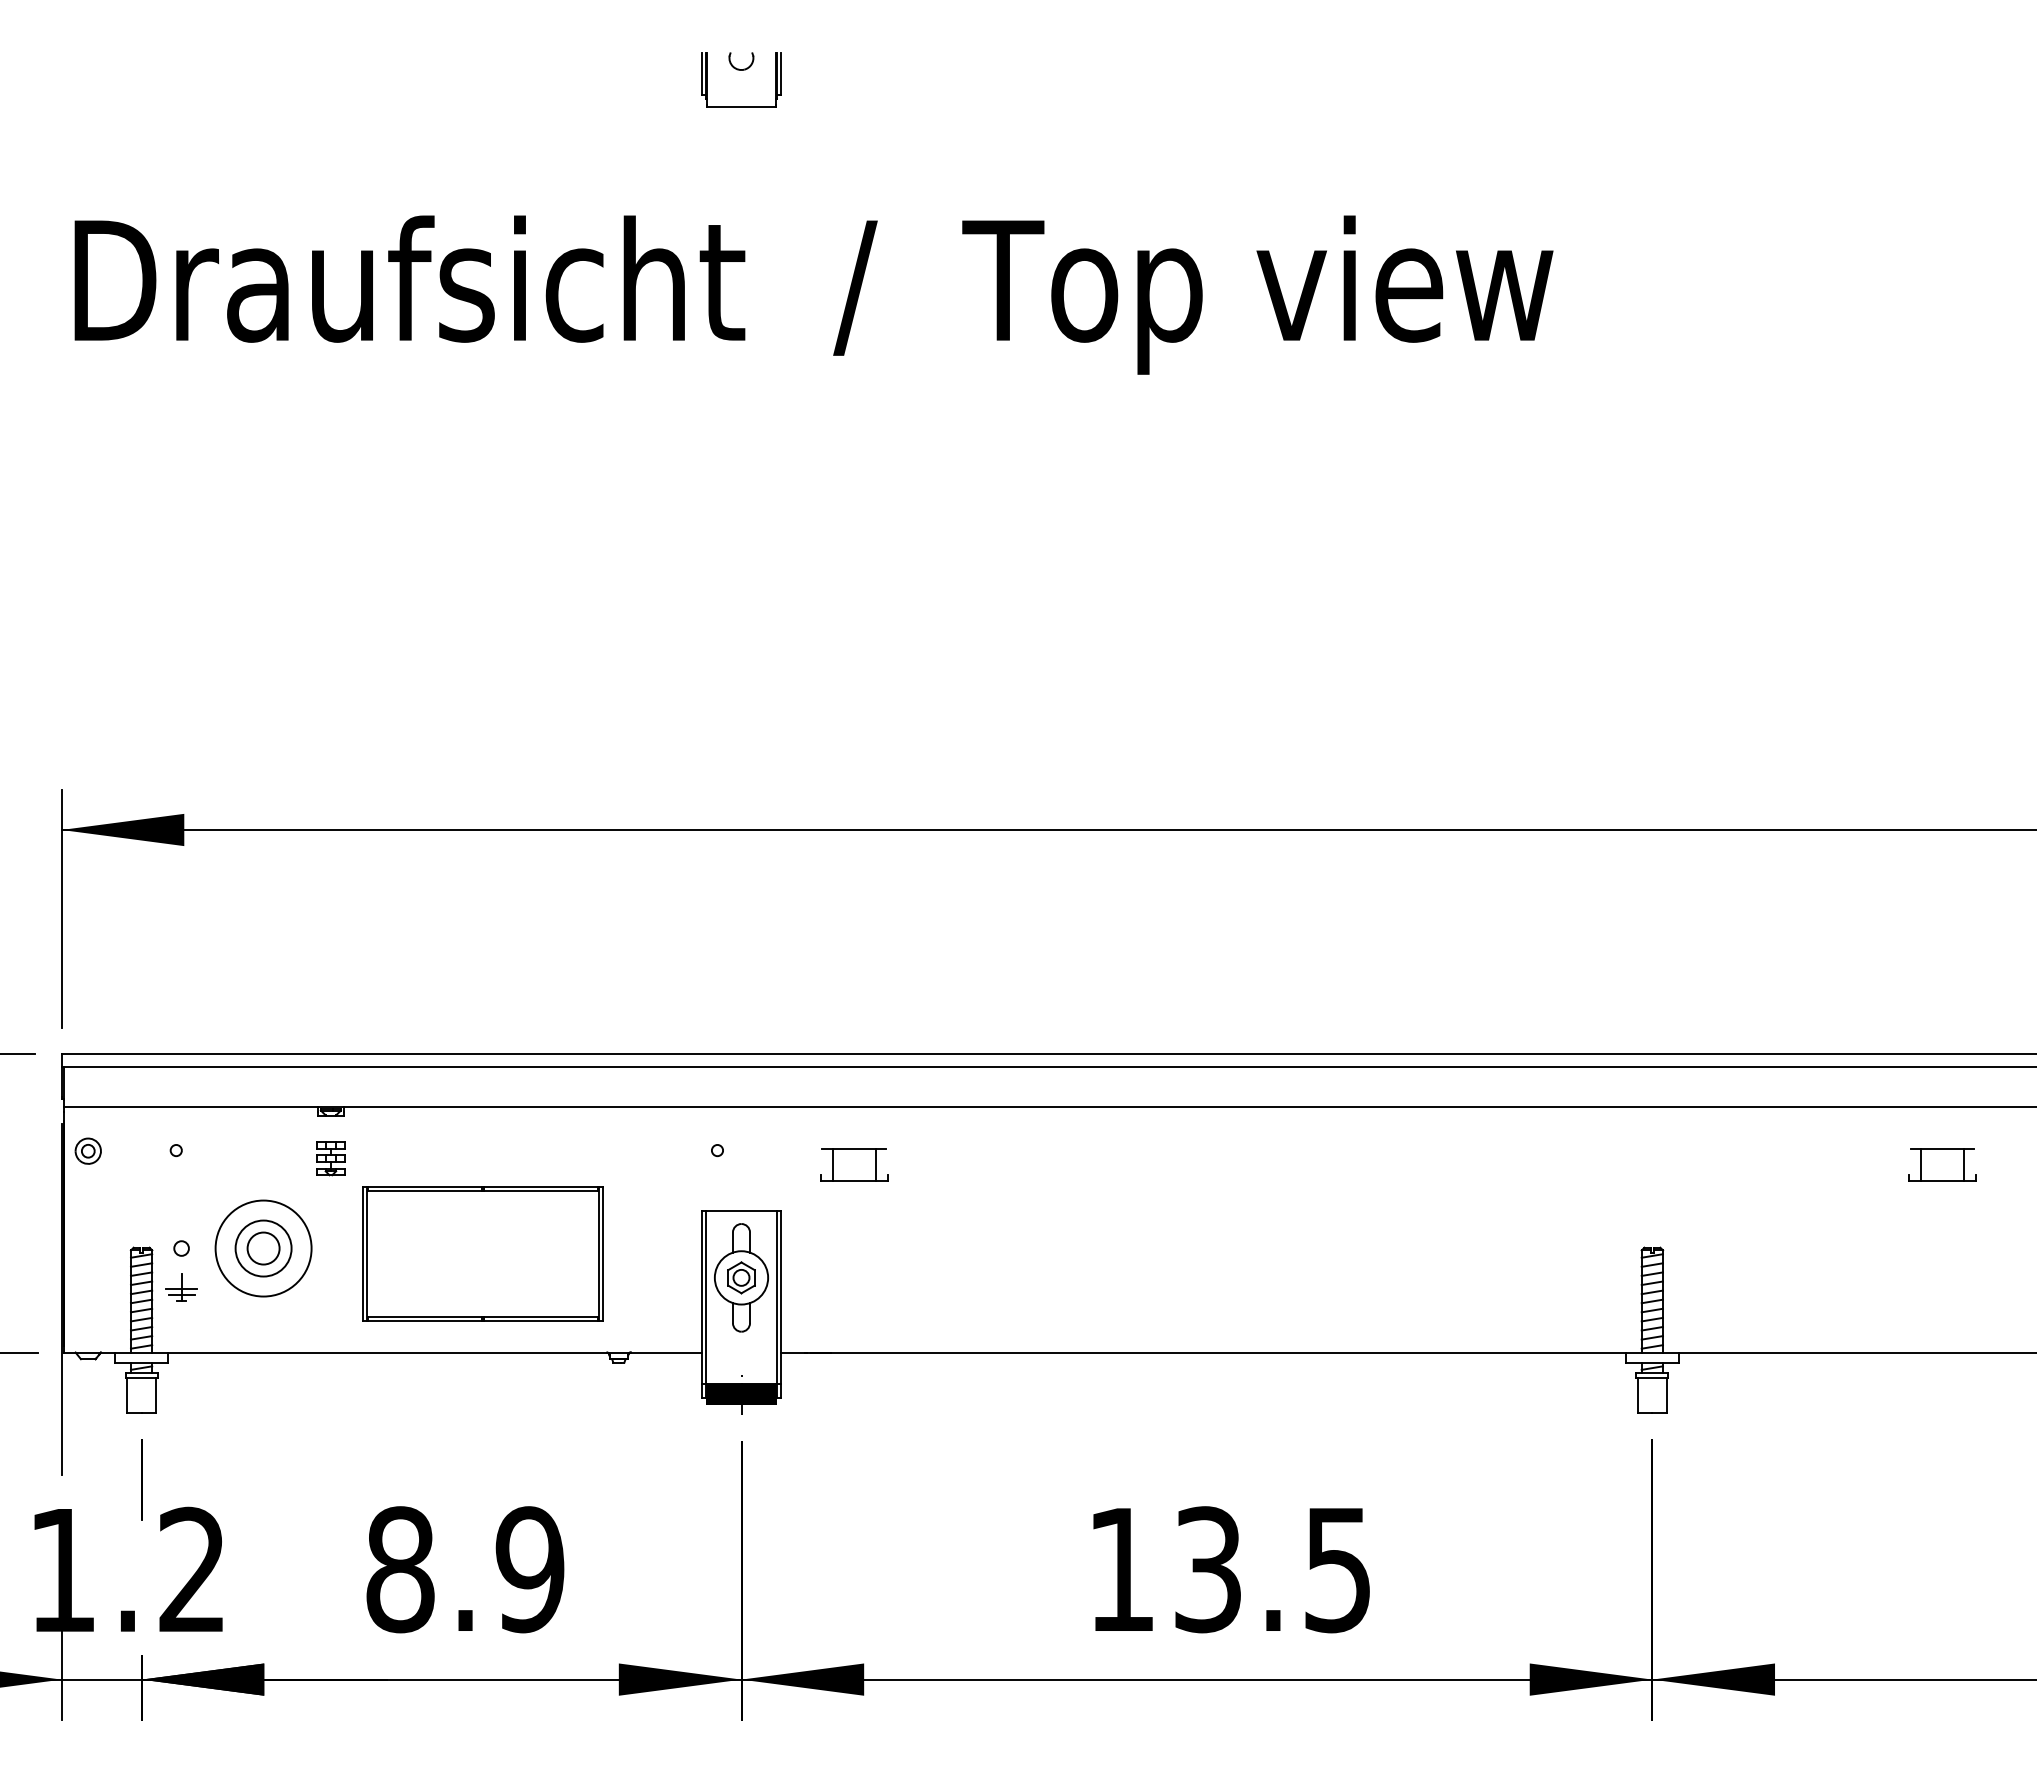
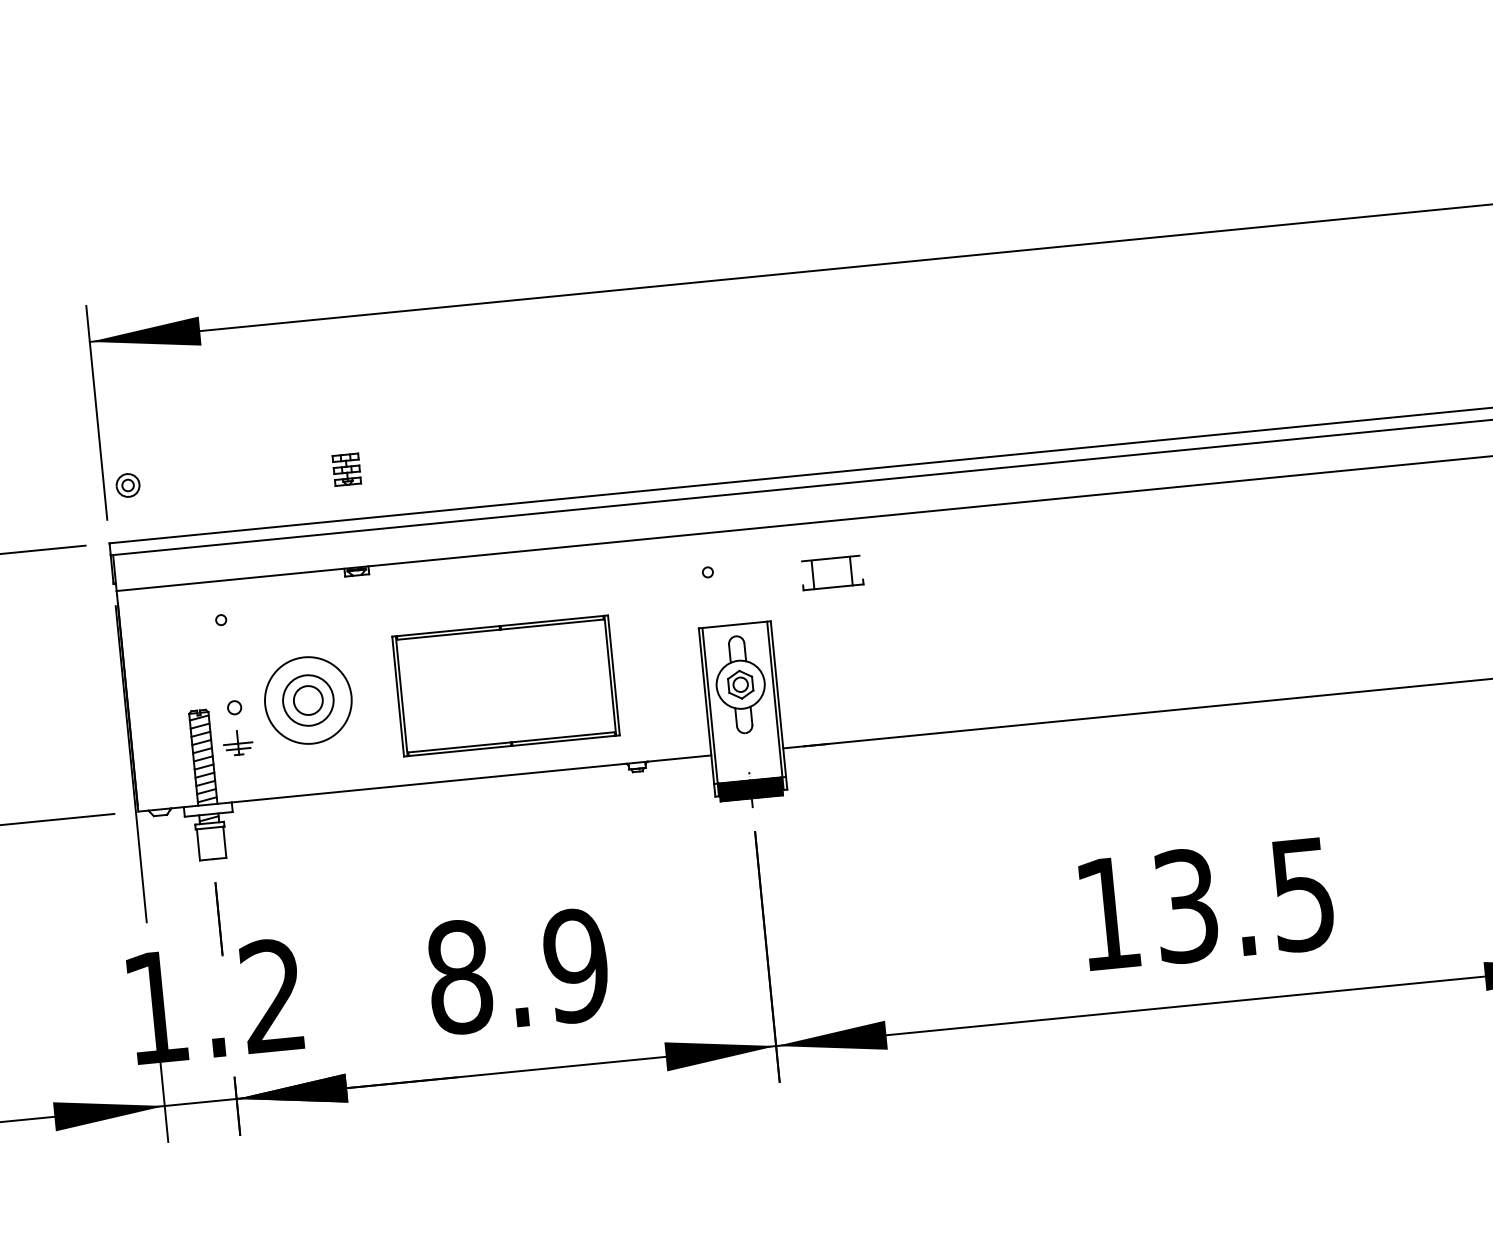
part: (87, 1150) -> (127, 484), moved
part: (330, 1158) -> (346, 469), moved

